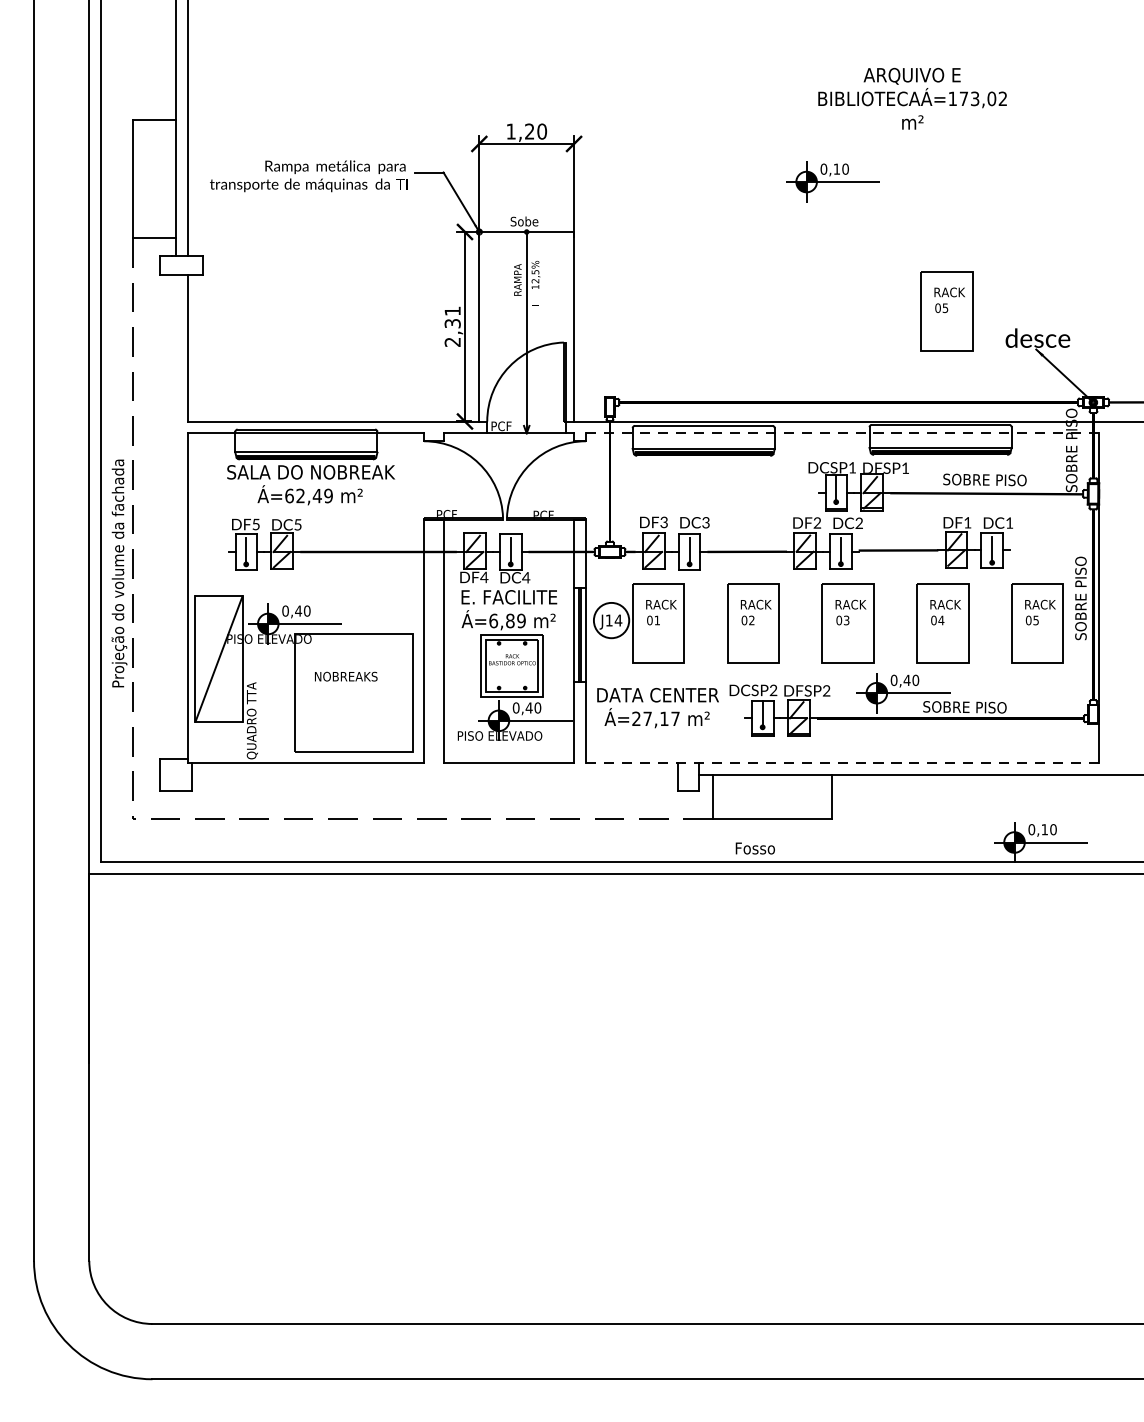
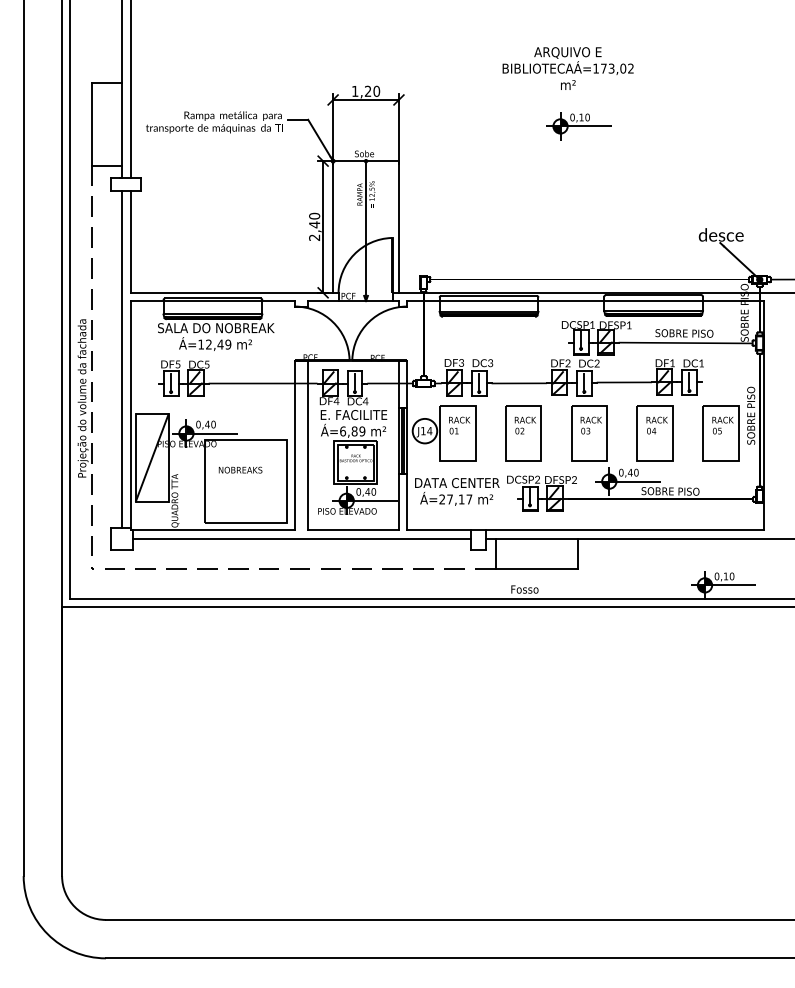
text: (911, 98) -> (567, 68), moved
part: (946, 311) -> (657, 216), removed
text: (452, 317) -> (314, 220), 2,31 -> 2,40
line: (842, 433) -> (585, 301), dashed -> solid
text: (289, 495) -> (201, 344), Á=62,49 -> Á=12,49
line: (176, 517) -> (122, 359), added
line: (842, 763) -> (585, 530), dashed -> solid
line: (435, 775) -> (302, 538), added

